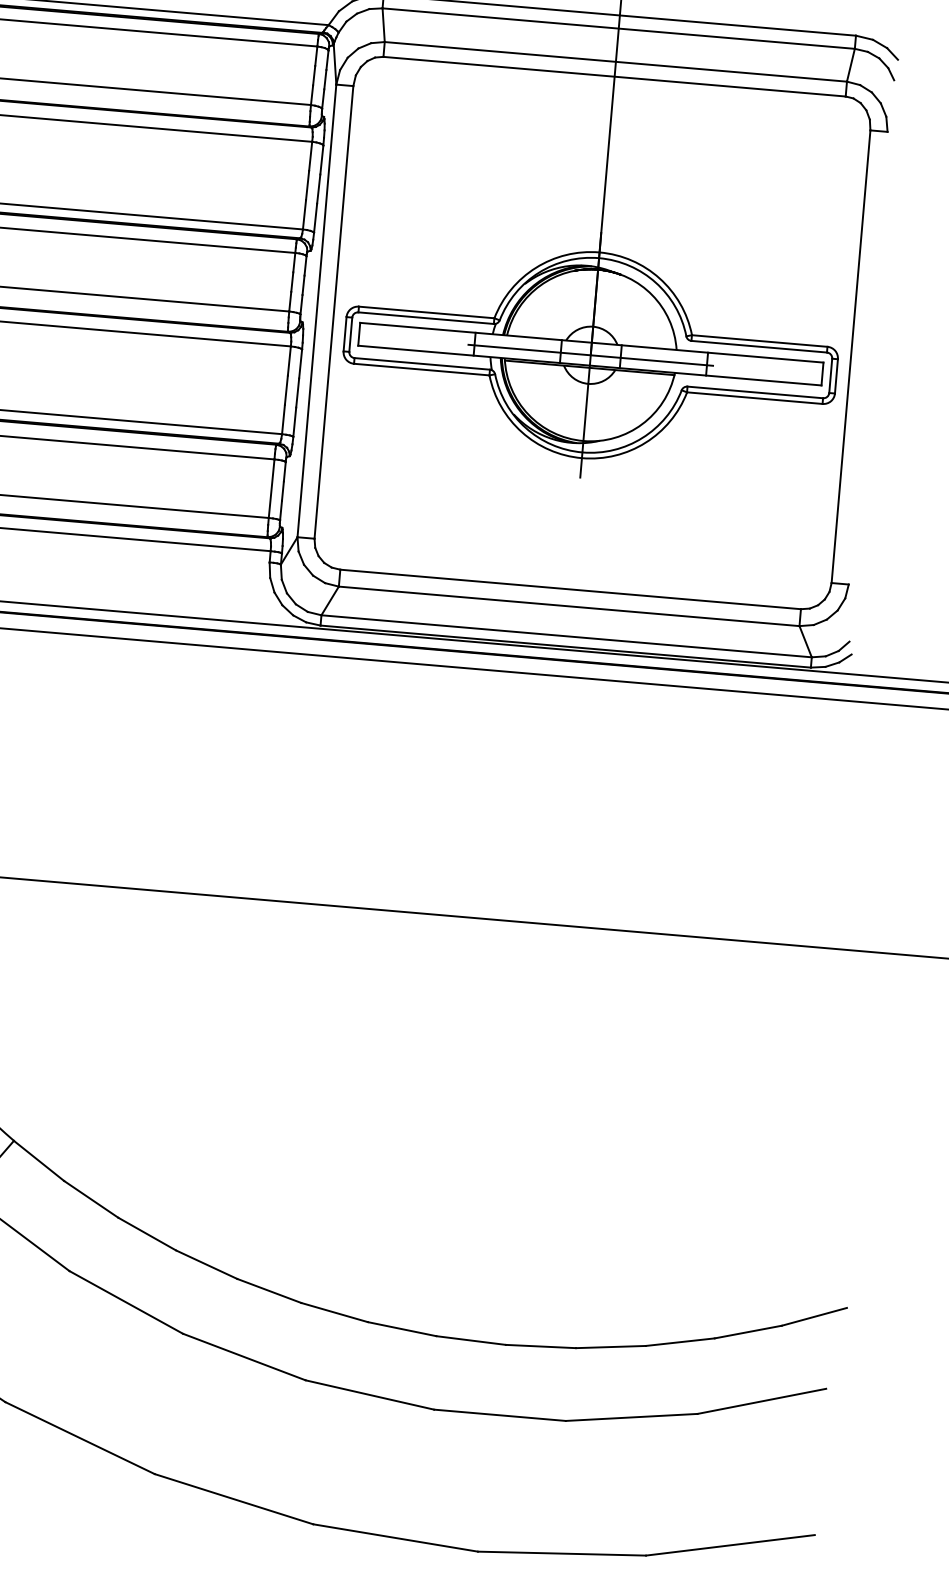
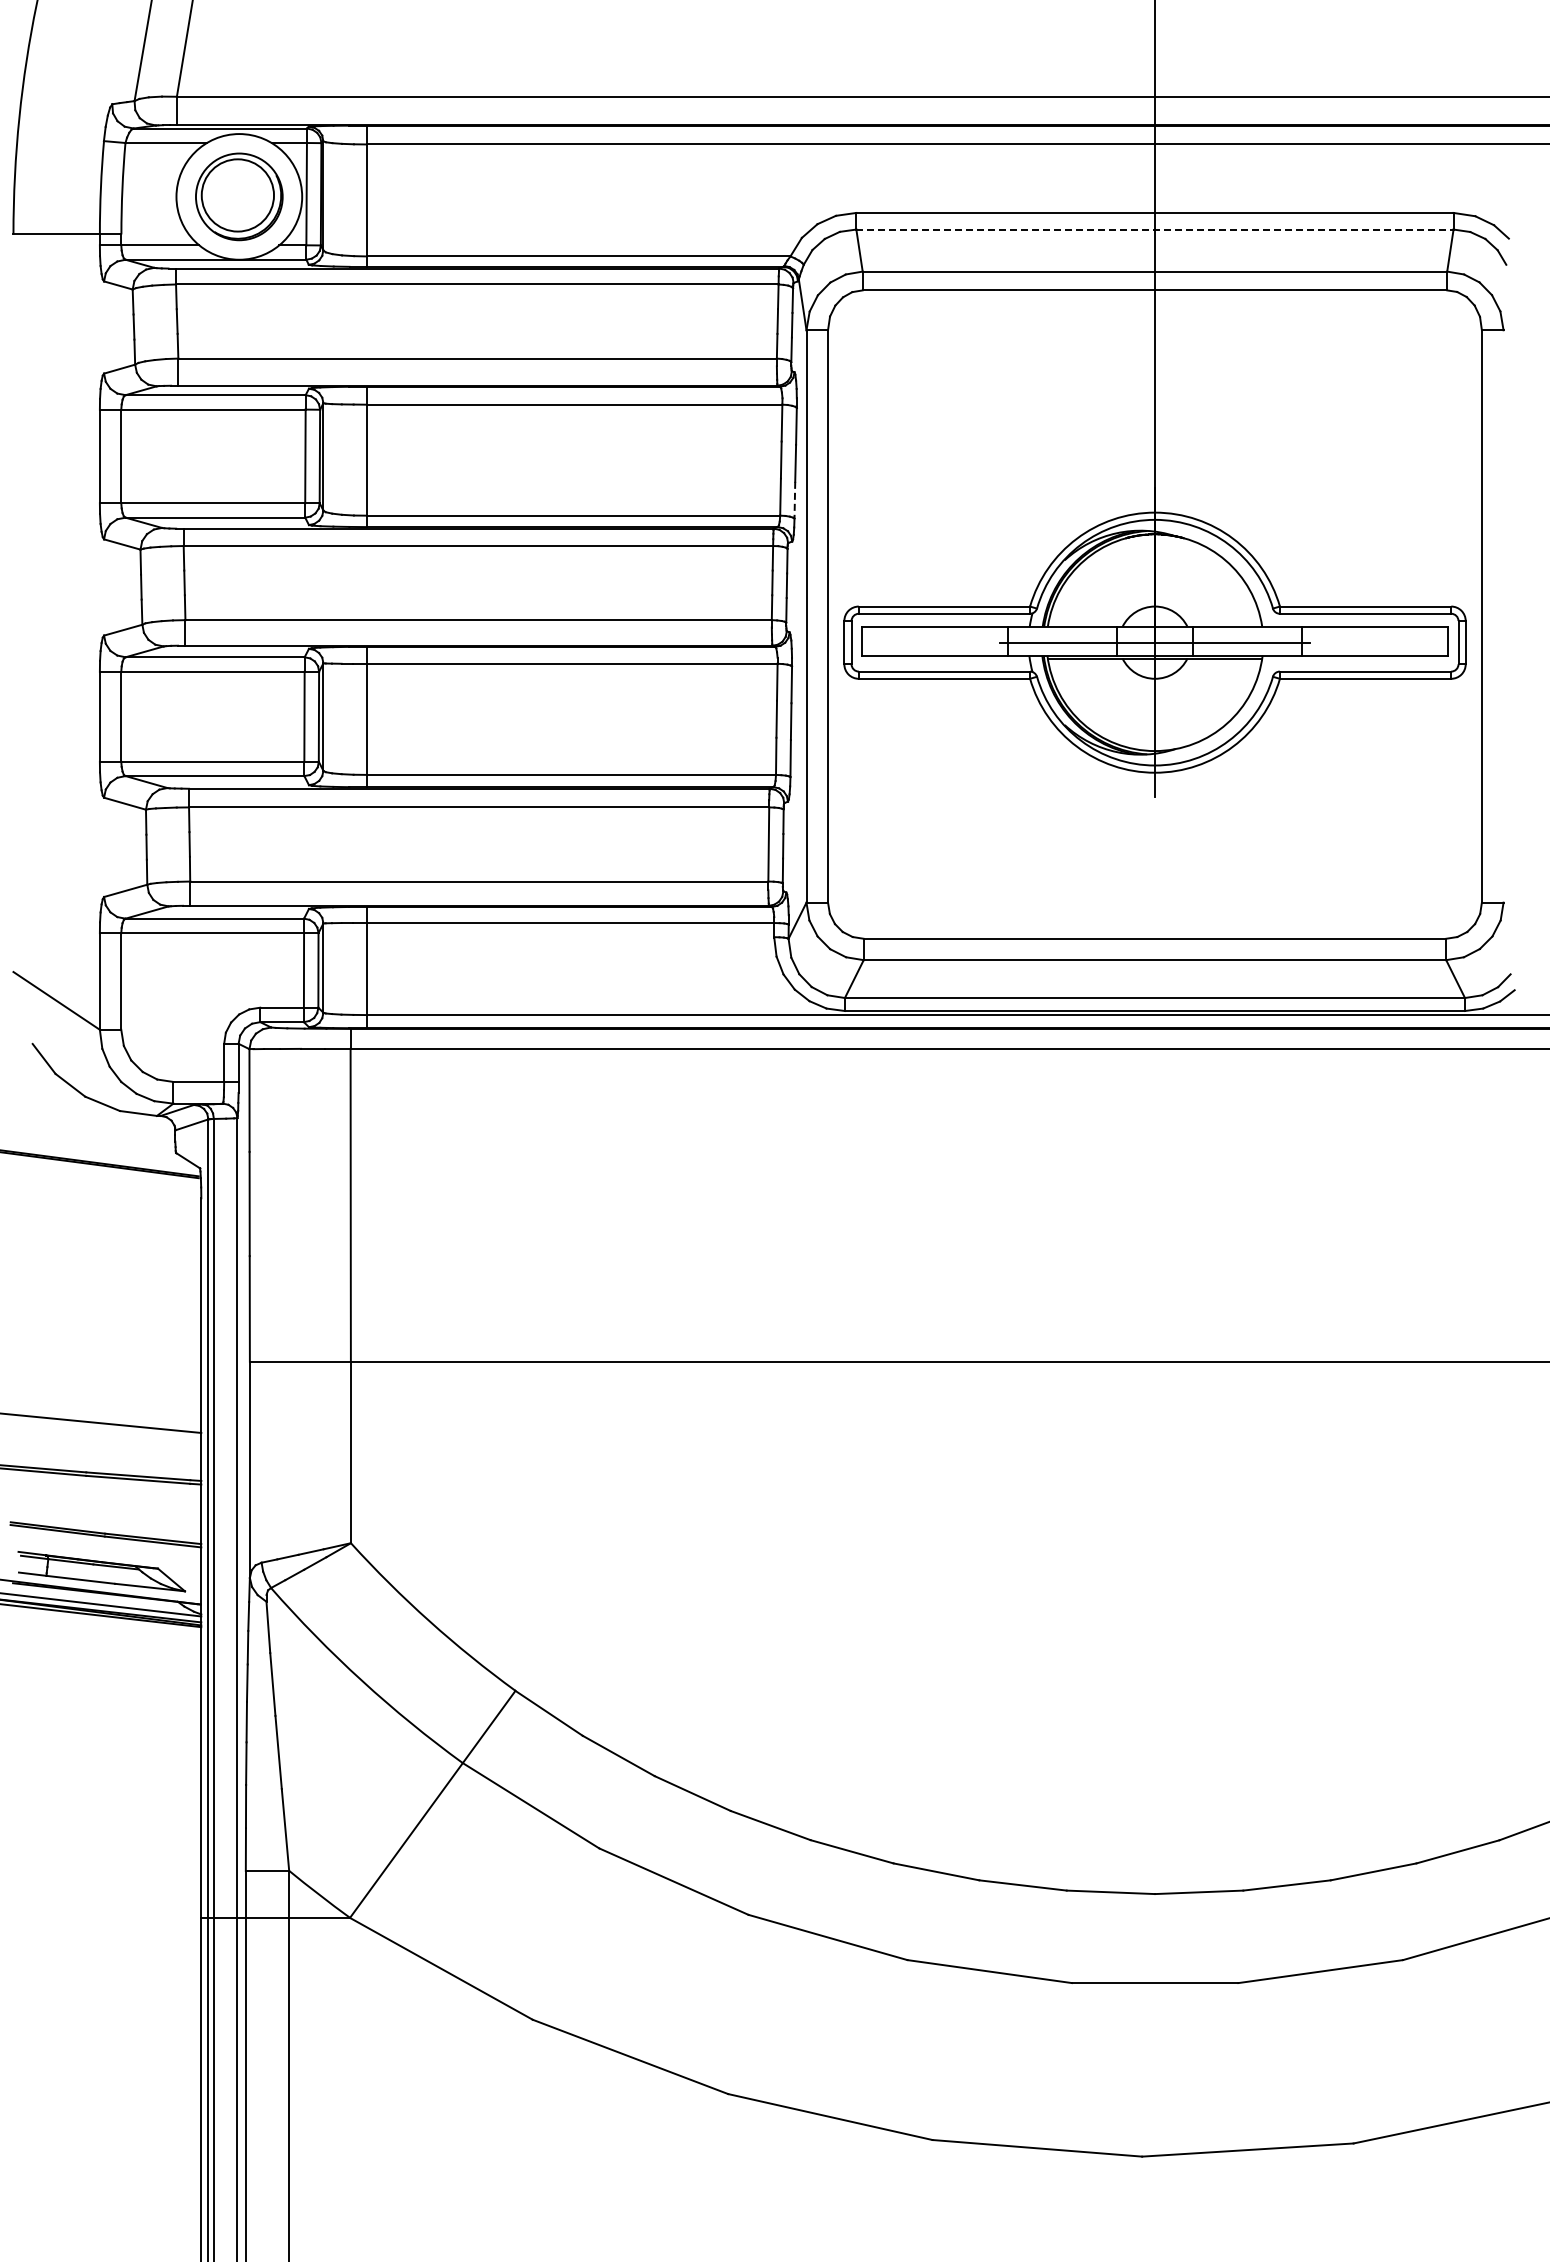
line: (618, 28) -> (1154, 229), solid -> dashed
line: (315, 218) -> (794, 500), solid -> dashed

